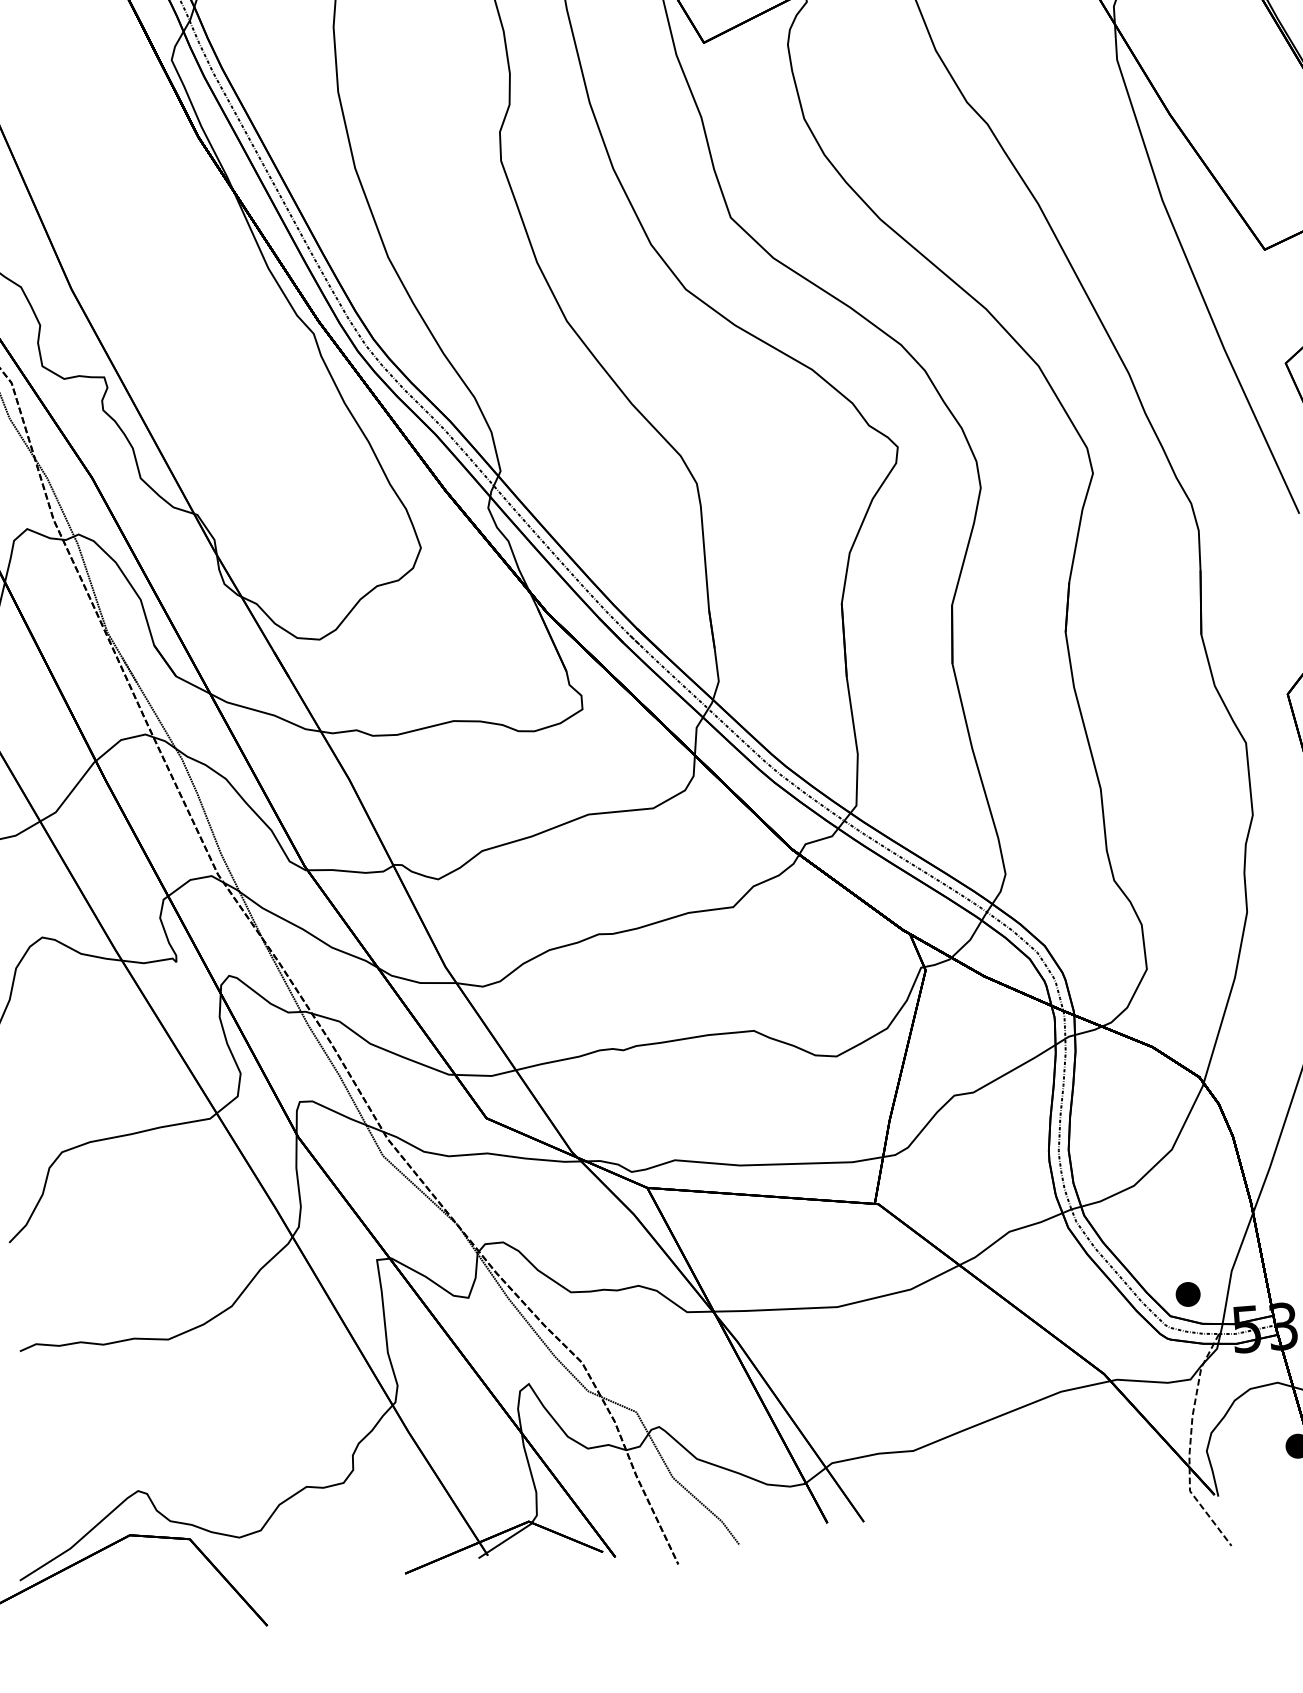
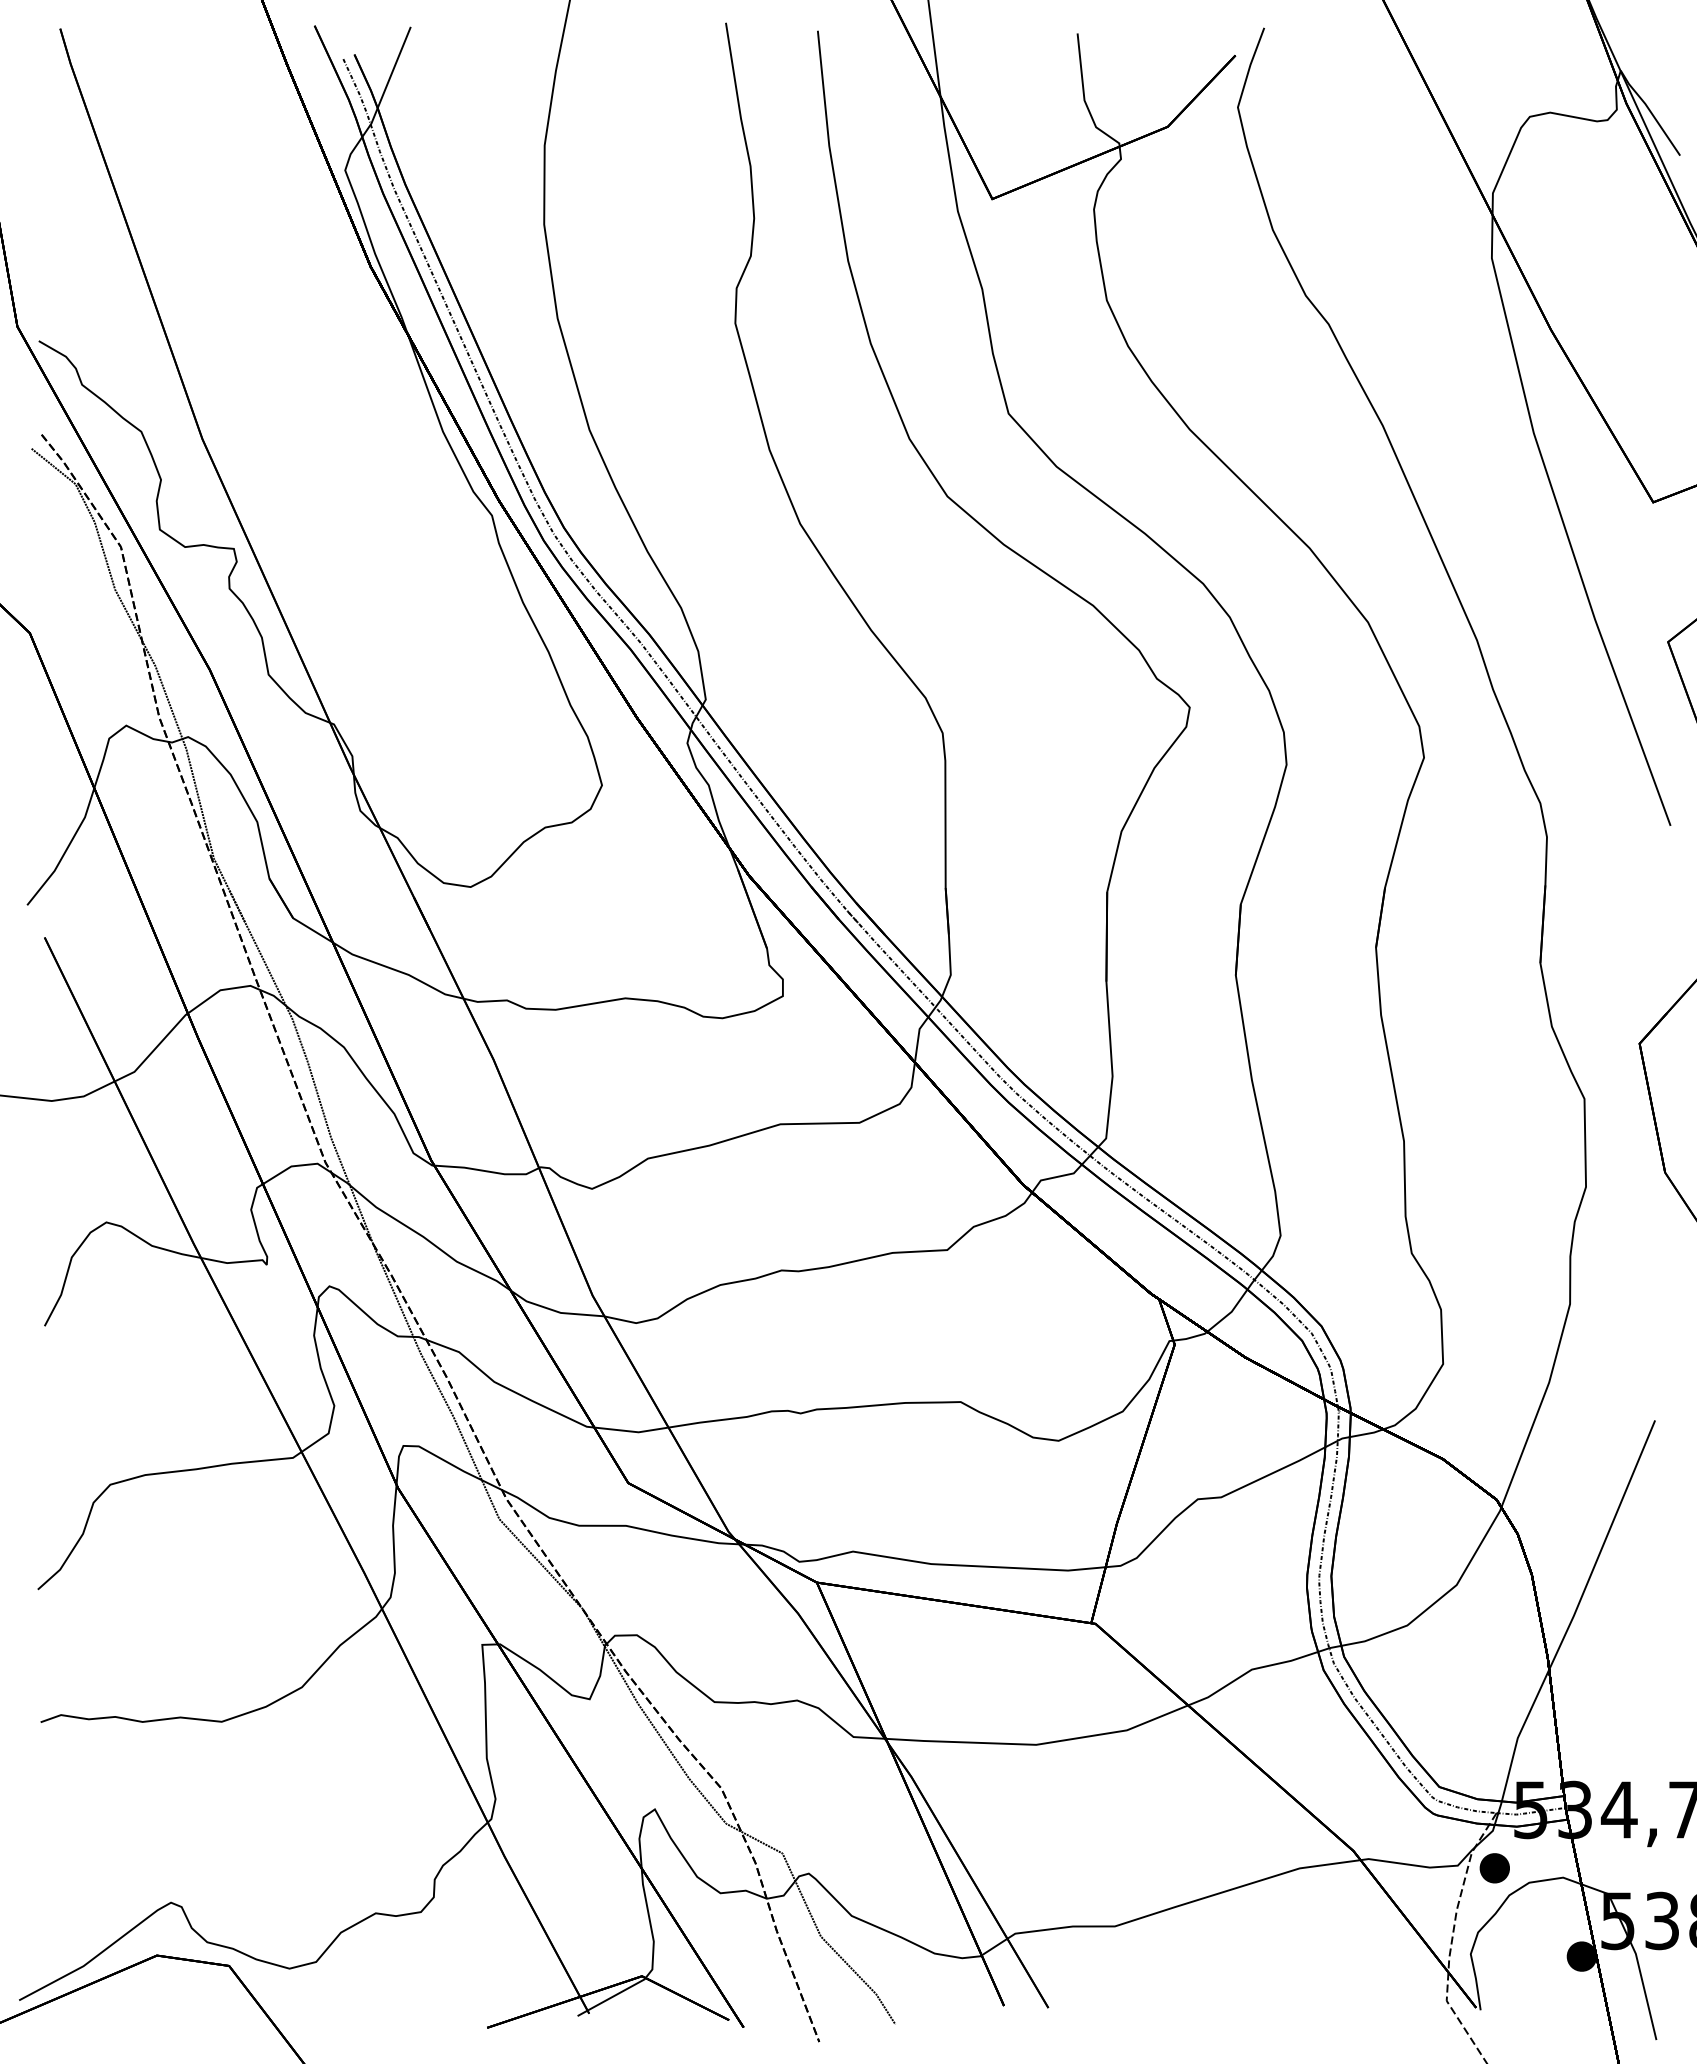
part: (1187, 1294) -> (1494, 1868), moved

